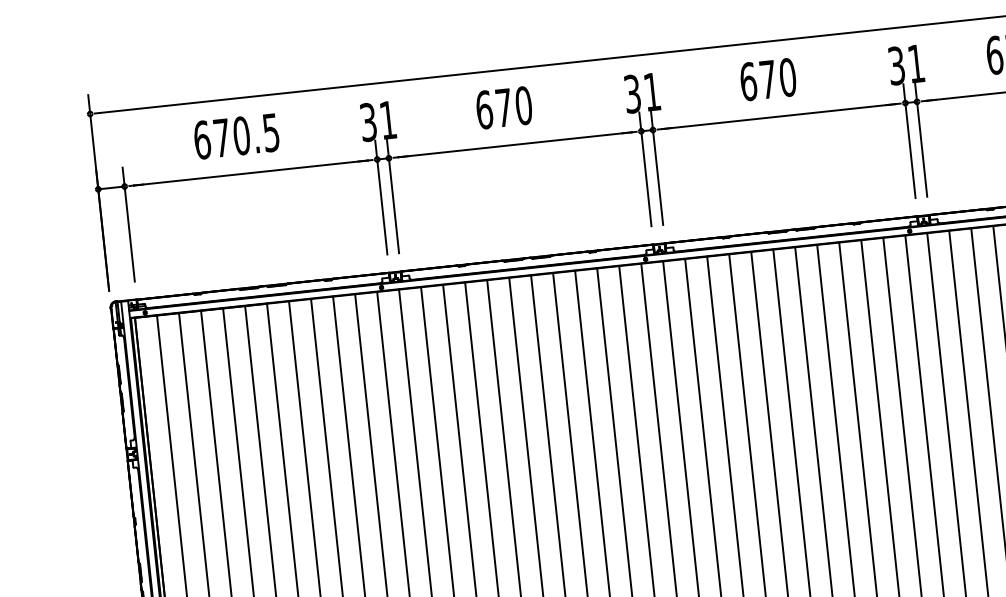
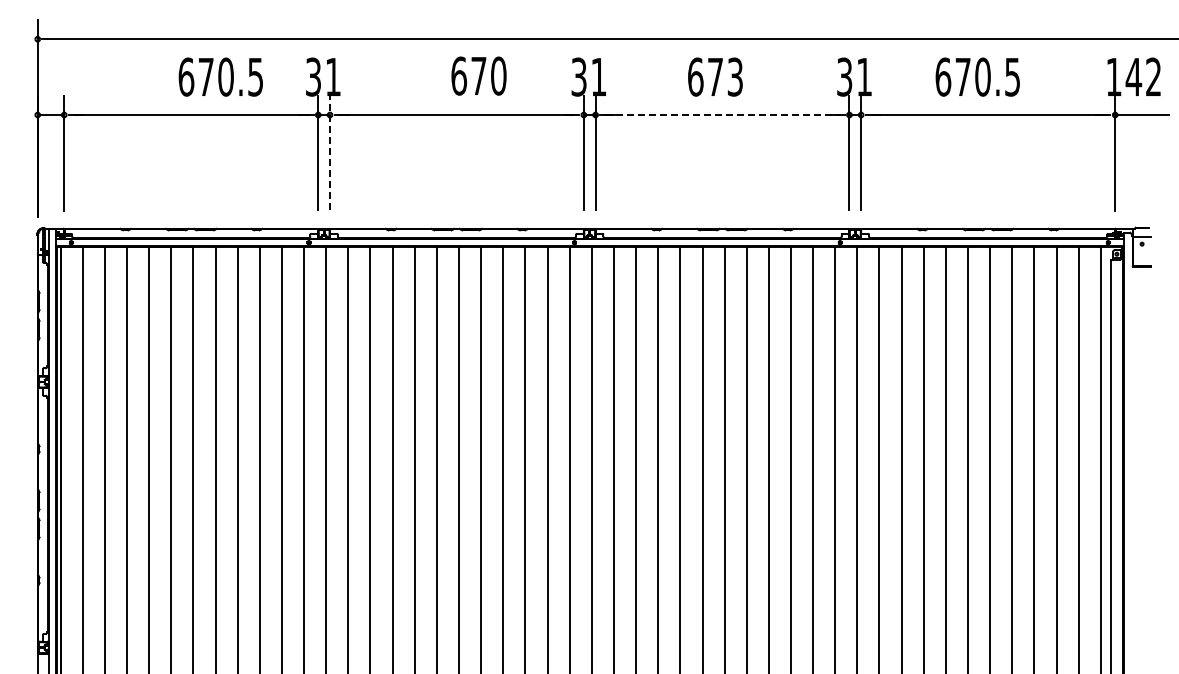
text: (788, 76) -> (735, 76), 670 -> 673
text: (503, 107) -> (478, 75), moved
line: (780, 116) -> (723, 115), solid -> dashed
text: (236, 135) -> (220, 76), moved
line: (393, 195) -> (330, 152), solid -> dashed

